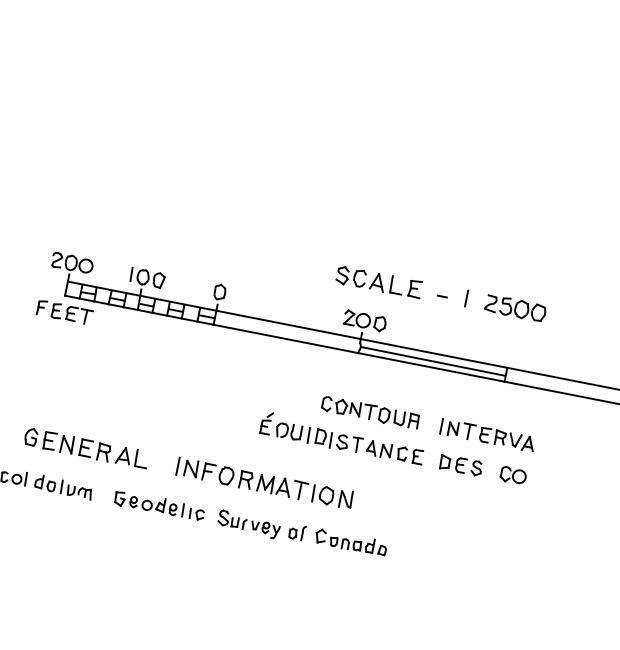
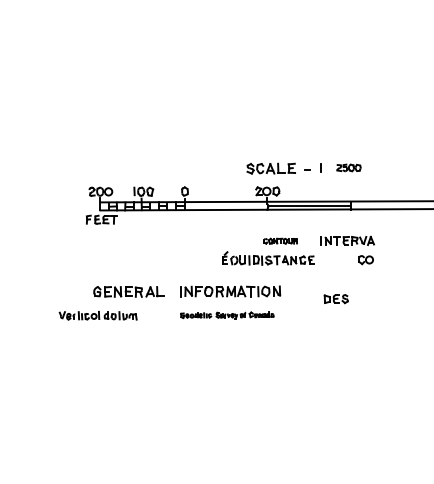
part: (514, 307) -> (348, 167), size x0.7
part: (369, 413) -> (280, 241), size x0.6
part: (459, 465) -> (335, 299), moved
part: (251, 524) -> (227, 315), size x0.6

